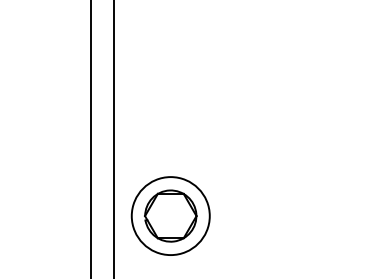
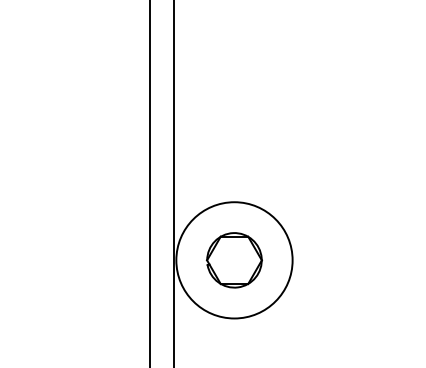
circle: (170, 215) -> (234, 259), size x1.4

